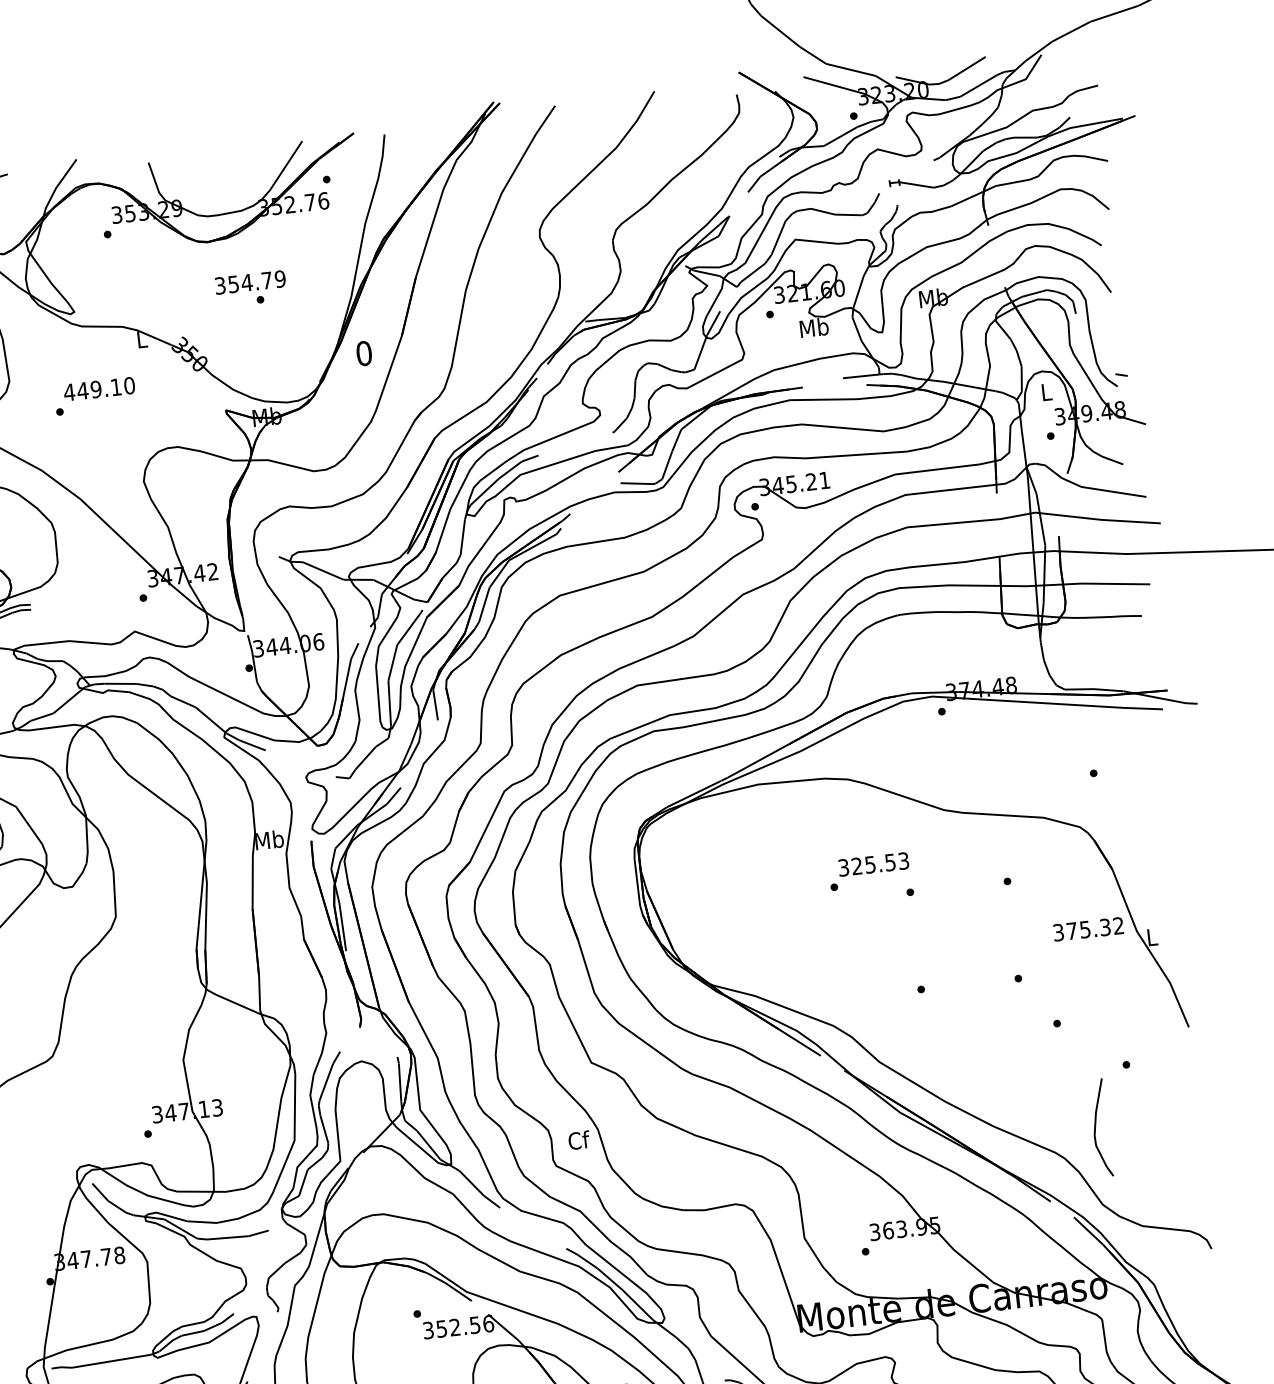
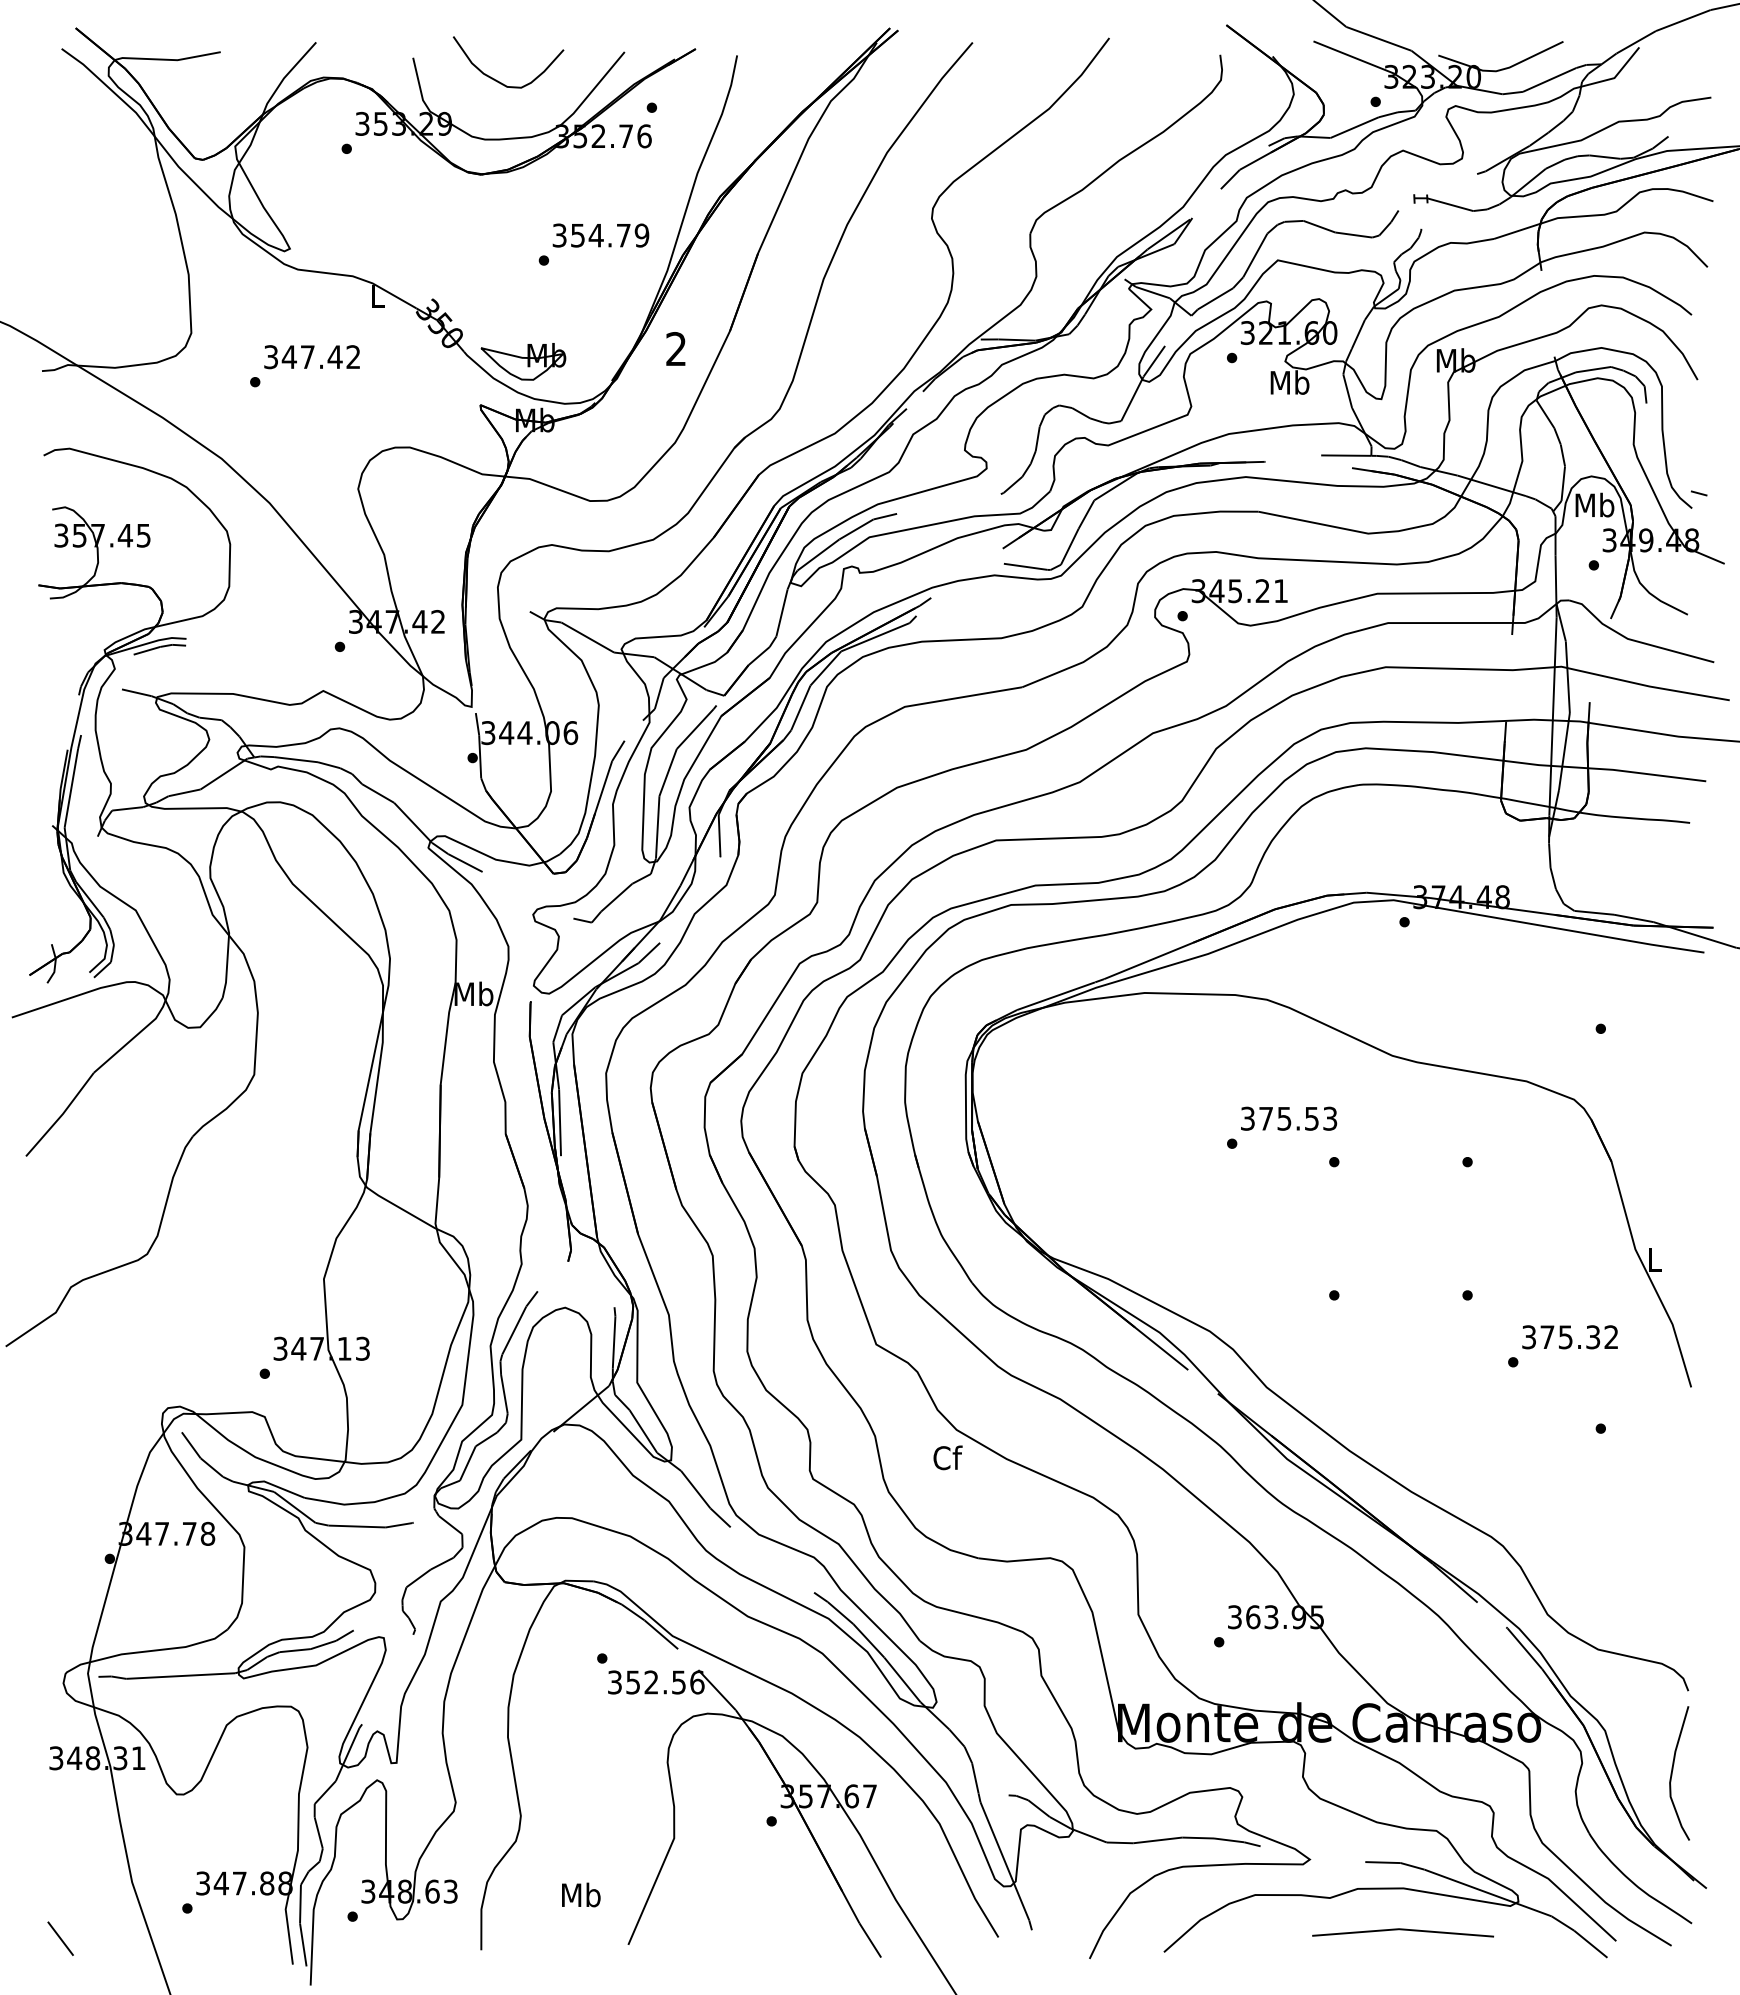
curve: (212, 172) -> (498, 80), added
text: (250, 282) -> (600, 235), moved
text: (364, 353) -> (676, 349), 0 -> 2
part: (253, 375) -> (523, 361), added
text: (98, 389) -> (311, 357), 449.10 -> 347.42
text: (1046, 391) -> (1594, 504), L -> Mb
text: (856, 866) -> (1265, 1118), 325.53 -> 375.53
text: (1088, 929) -> (1569, 1337), moved
curve: (1096, 1126) -> (1673, 1770), moved
text: (578, 1140) -> (947, 1457), moved

